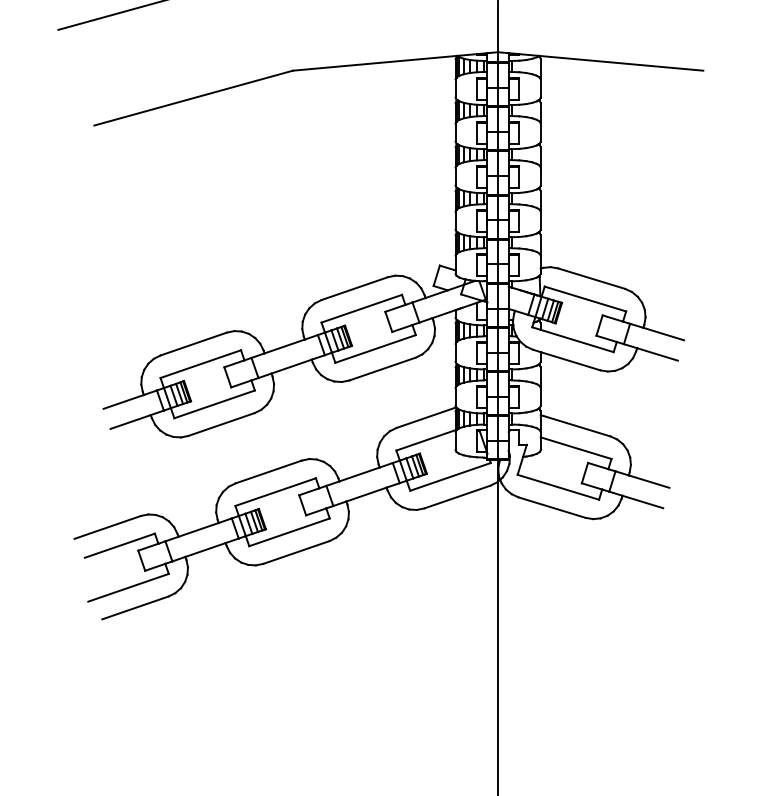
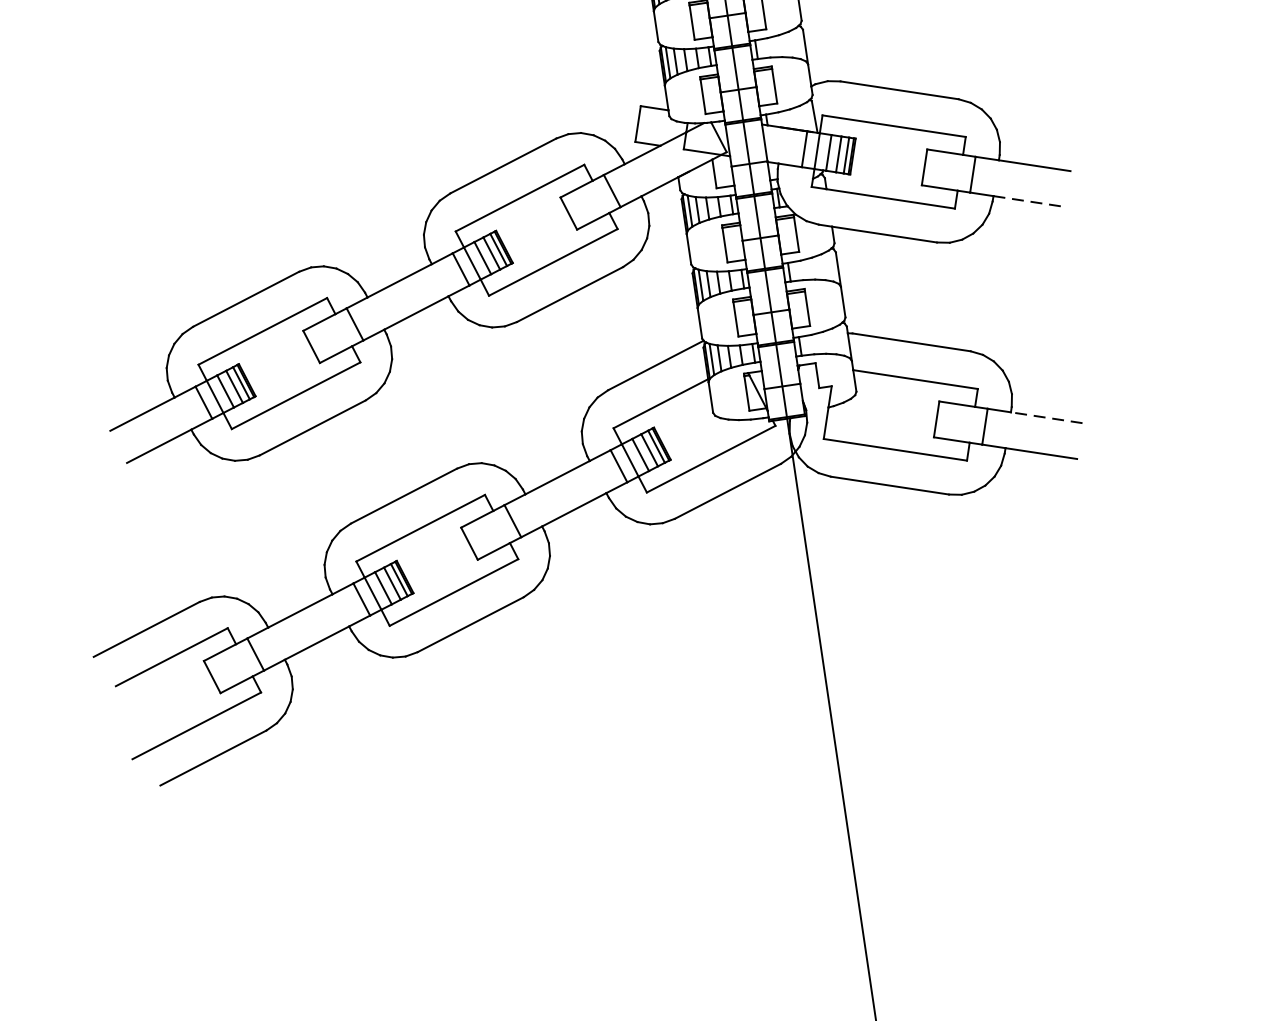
line: (658, 354) -> (1030, 201), solid -> dashed
line: (648, 481) -> (1045, 417), solid -> dashed

